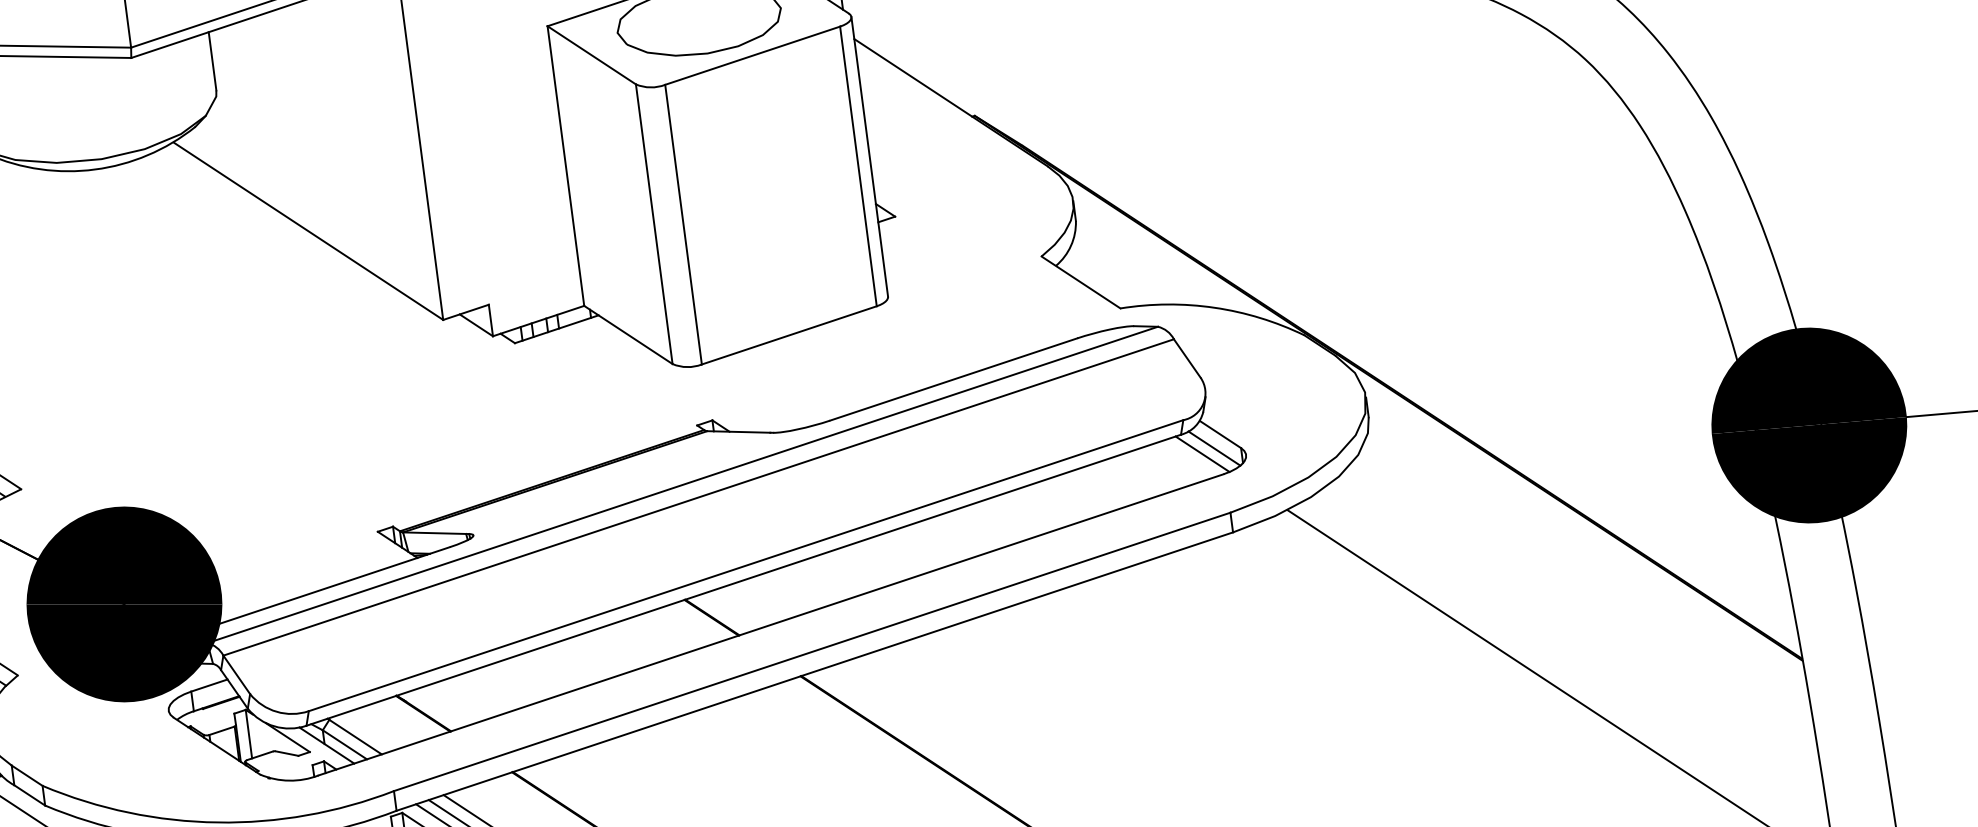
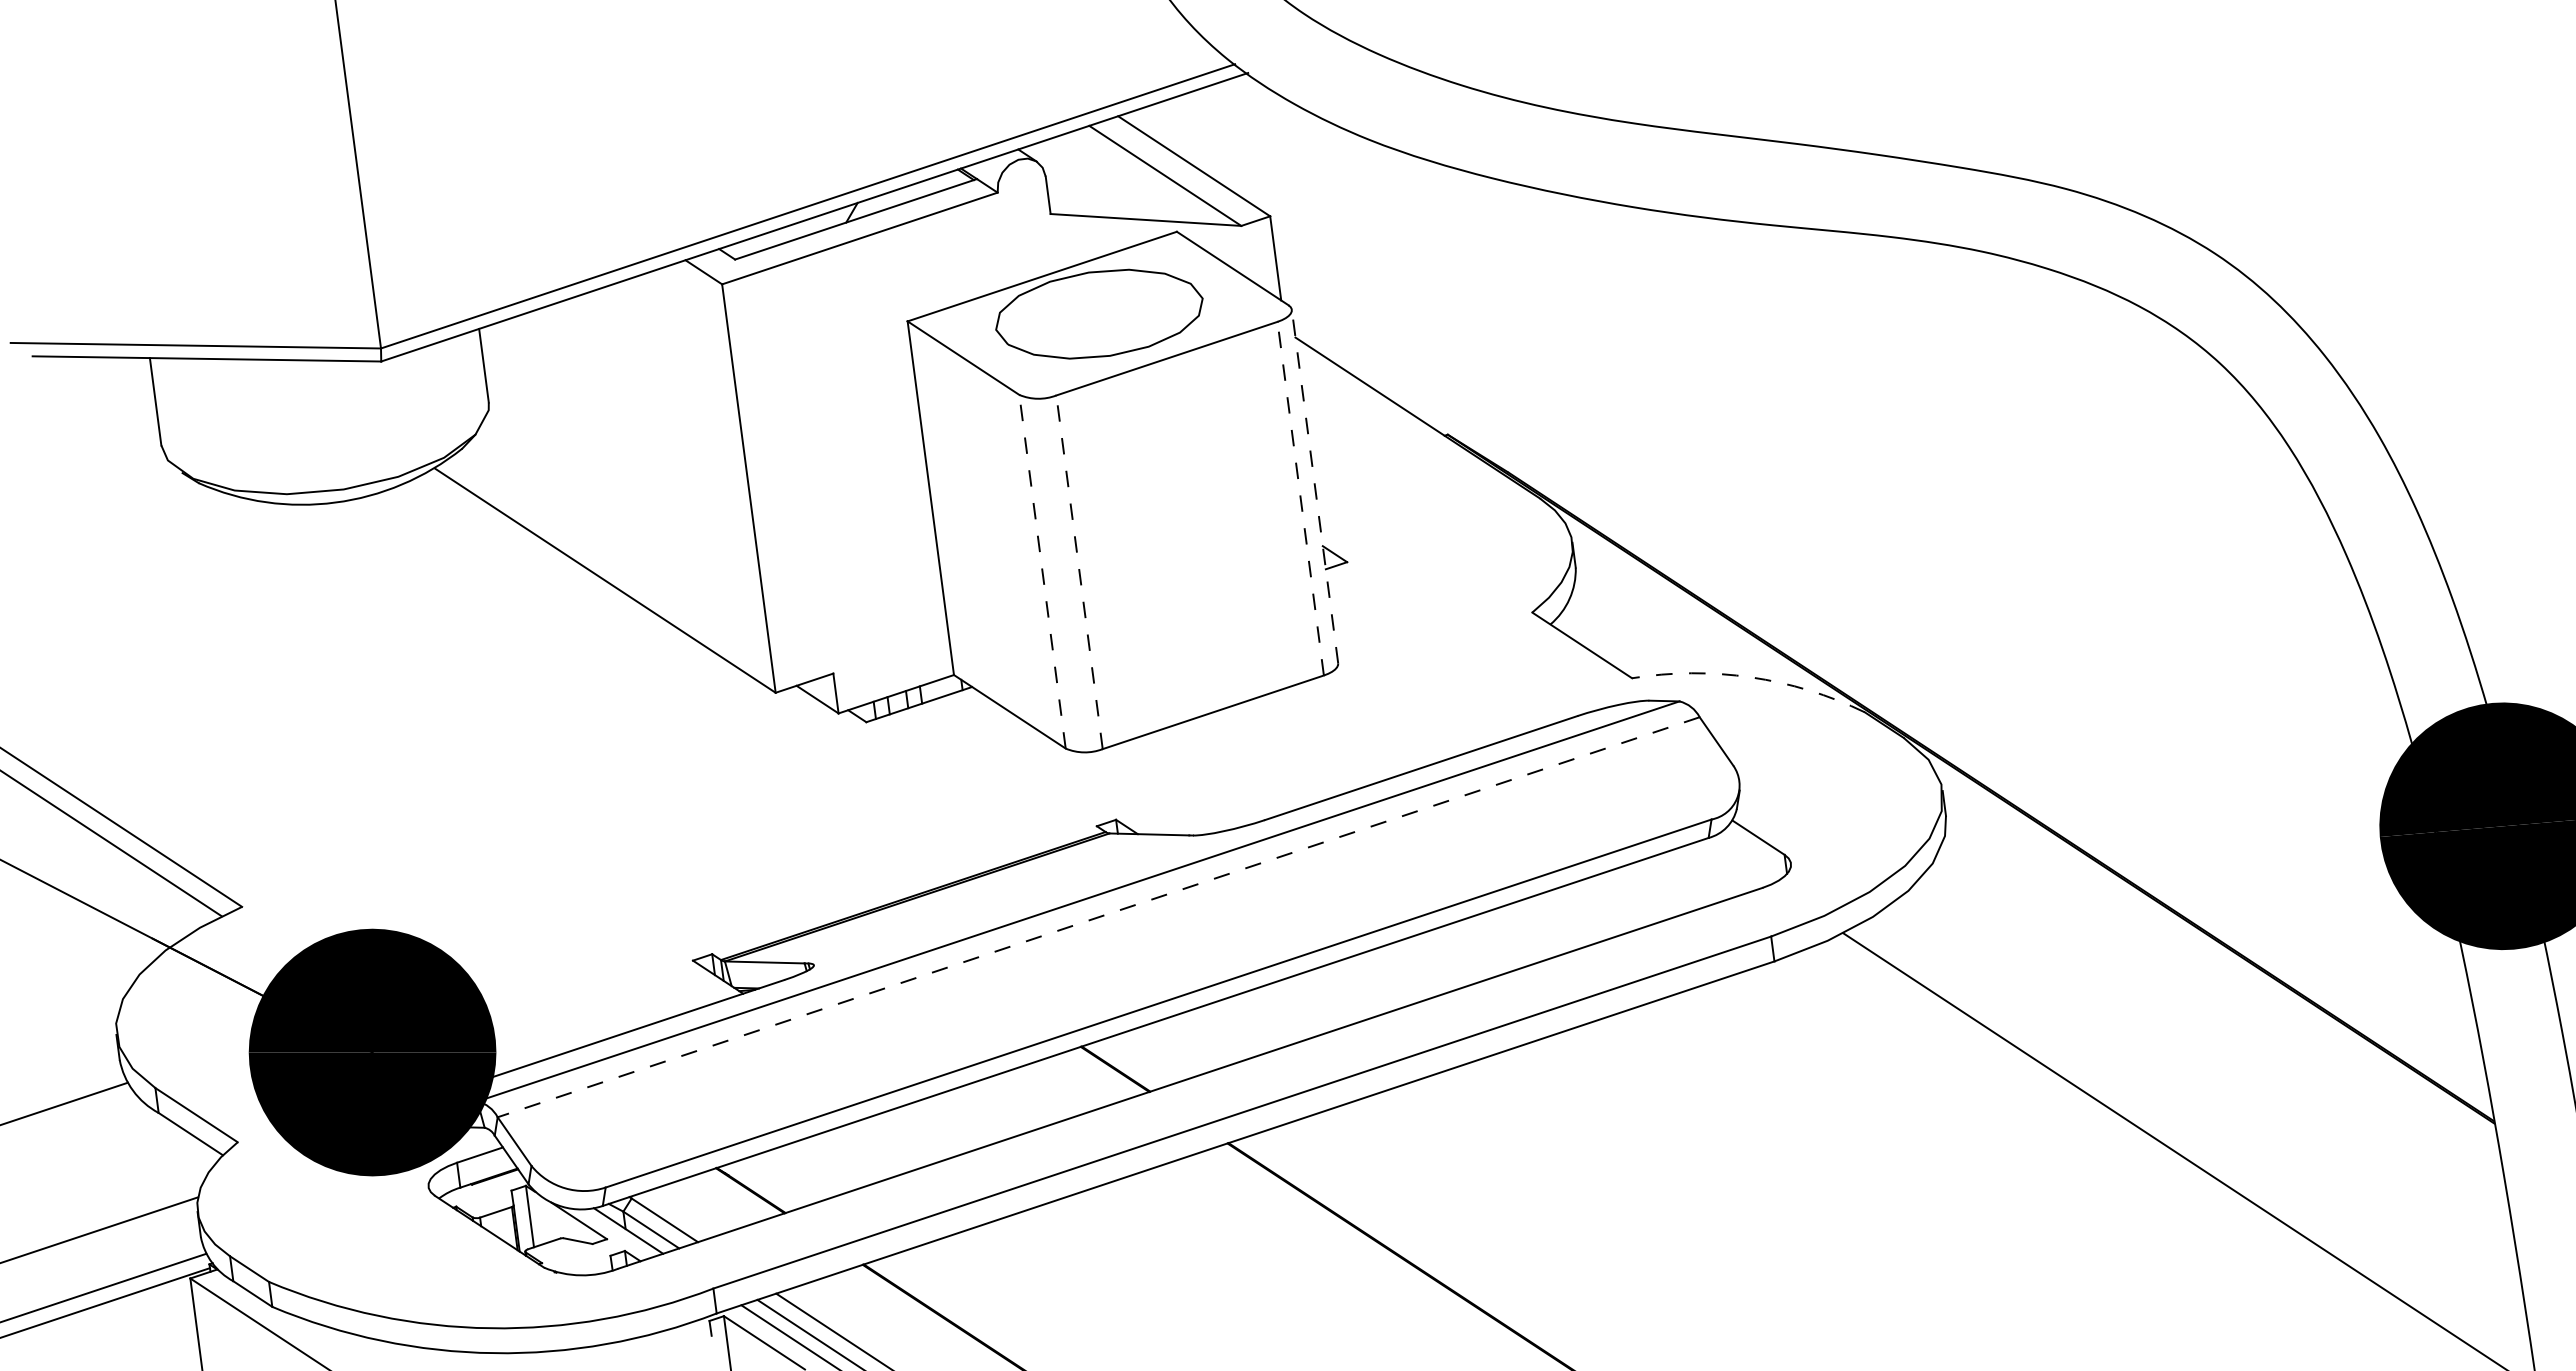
line: (869, 156) -> (1314, 486), solid -> dashed
line: (858, 166) -> (1300, 498), solid -> dashed
line: (654, 224) -> (1042, 571), solid -> dashed
line: (683, 224) -> (1079, 571), solid -> dashed
arc: (1214, 307) -> (1751, 677), solid -> dashed
line: (1214, 448) -> (1750, 855), removed
line: (1202, 454) -> (1735, 862), removed
line: (698, 497) -> (1098, 917), solid -> dashed

